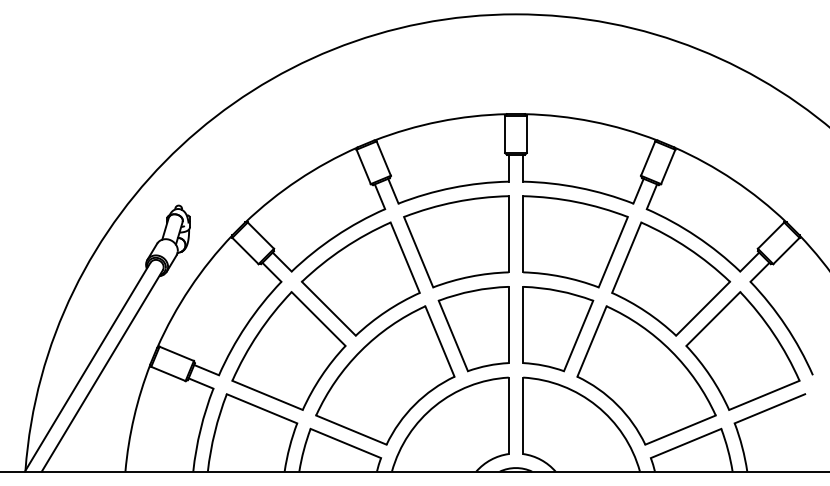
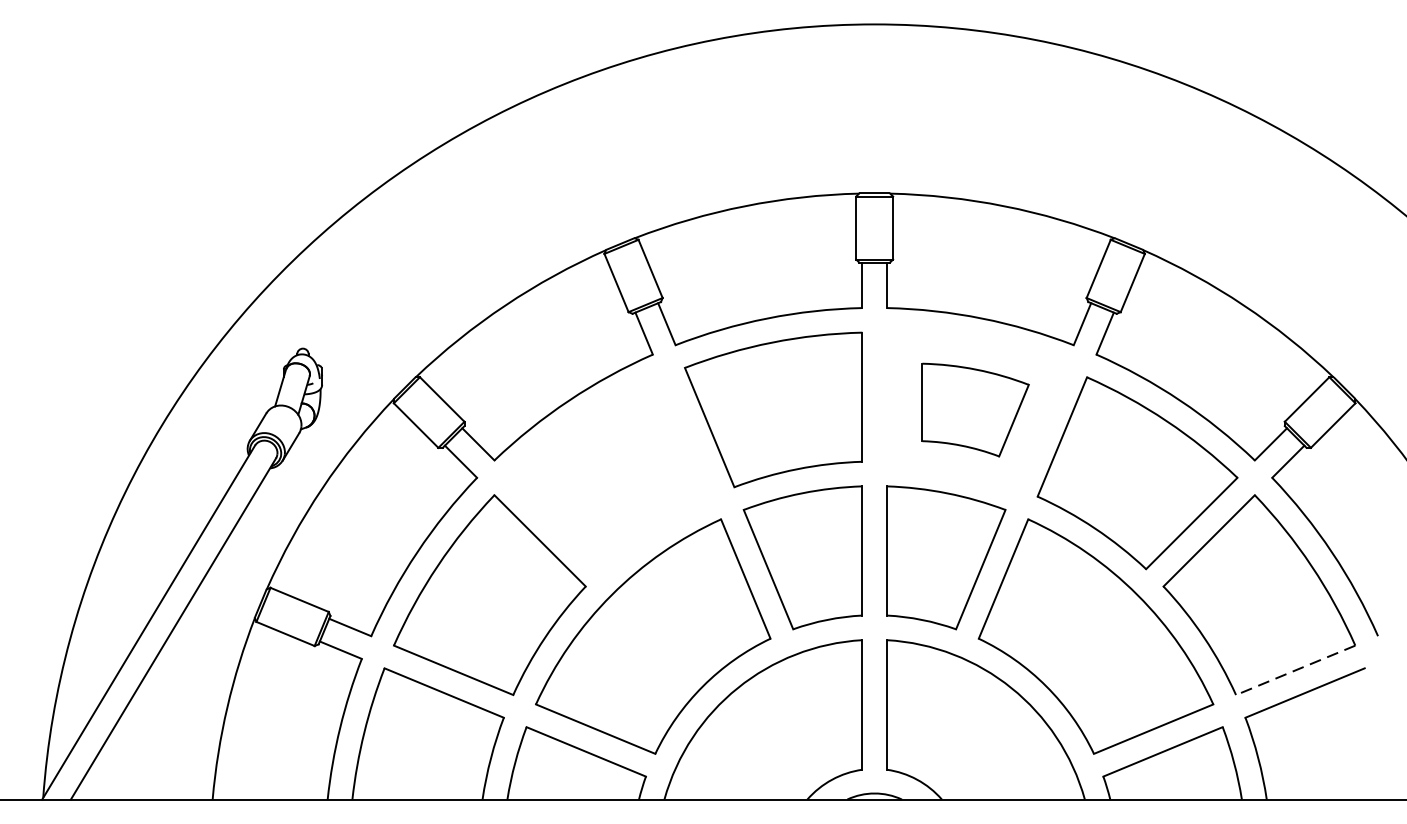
part: (575, 241) -> (975, 409), size x0.6
part: (360, 278) -> (611, 472), removed
line: (763, 395) -> (1294, 670), solid -> dashed

